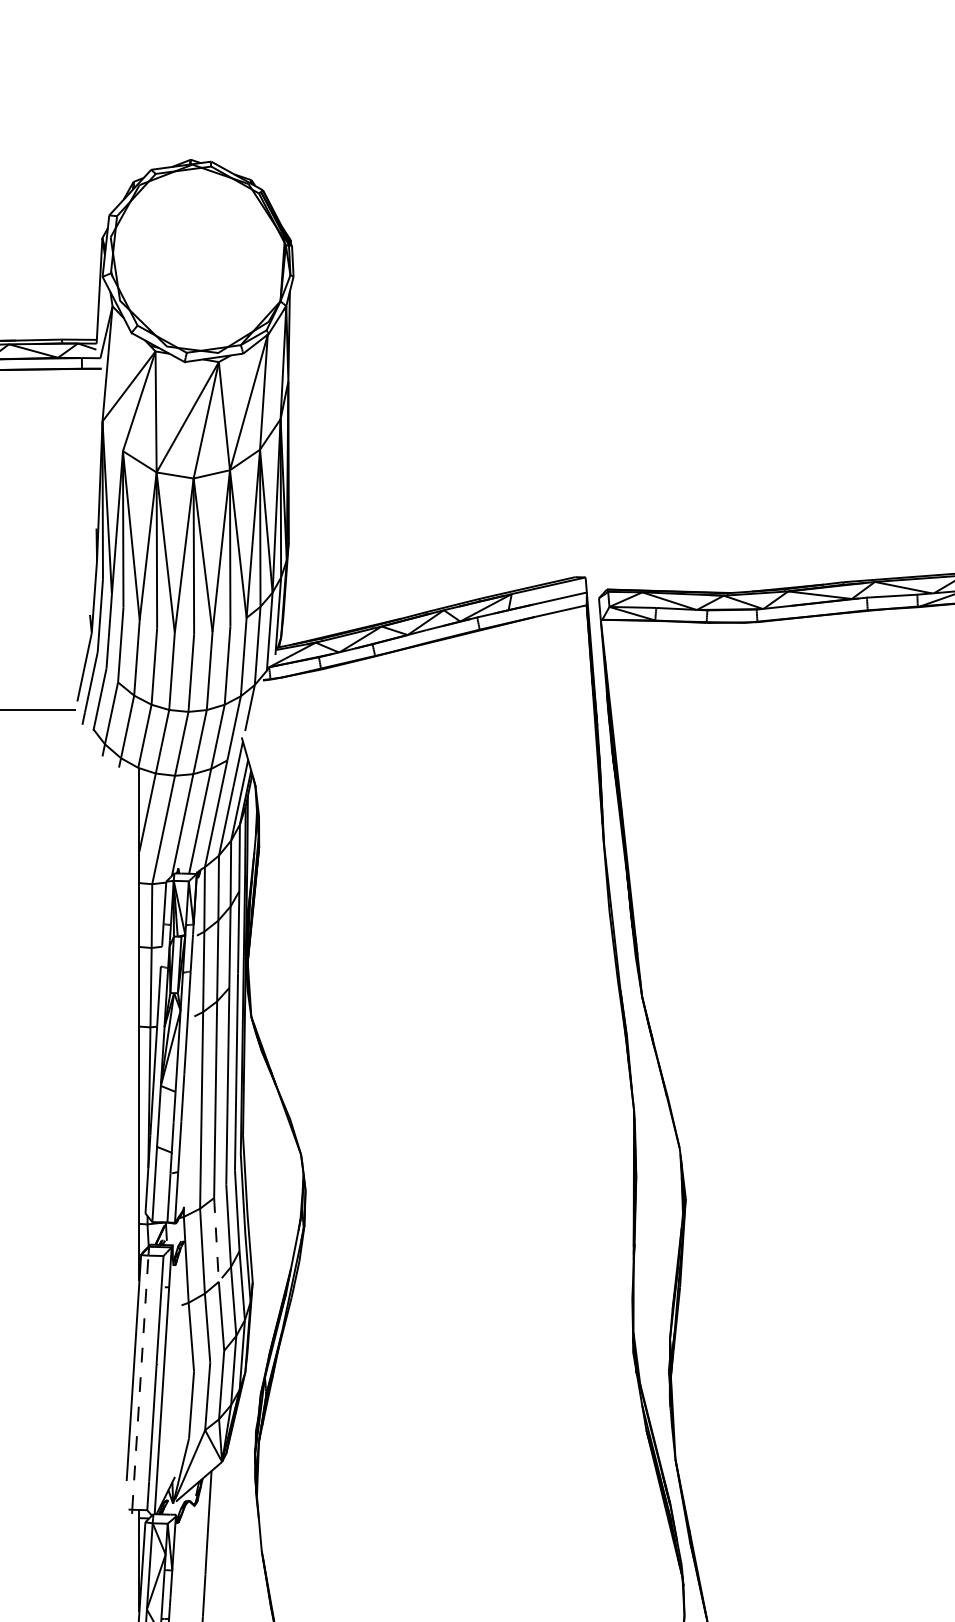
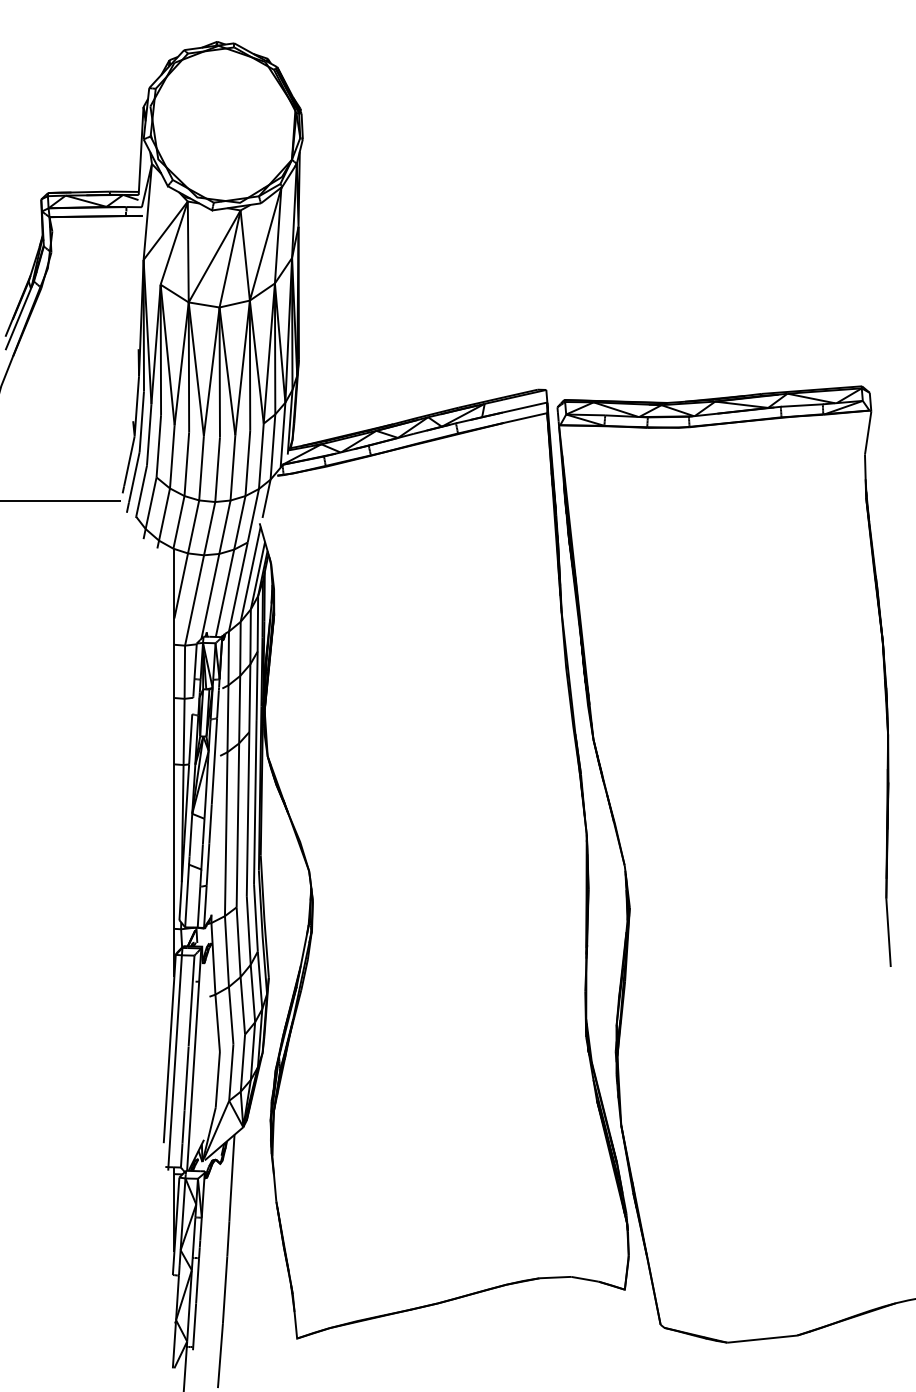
line: (217, 1251) -> (239, 951), dashed -> solid
line: (140, 1381) -> (175, 1060), dashed -> solid

